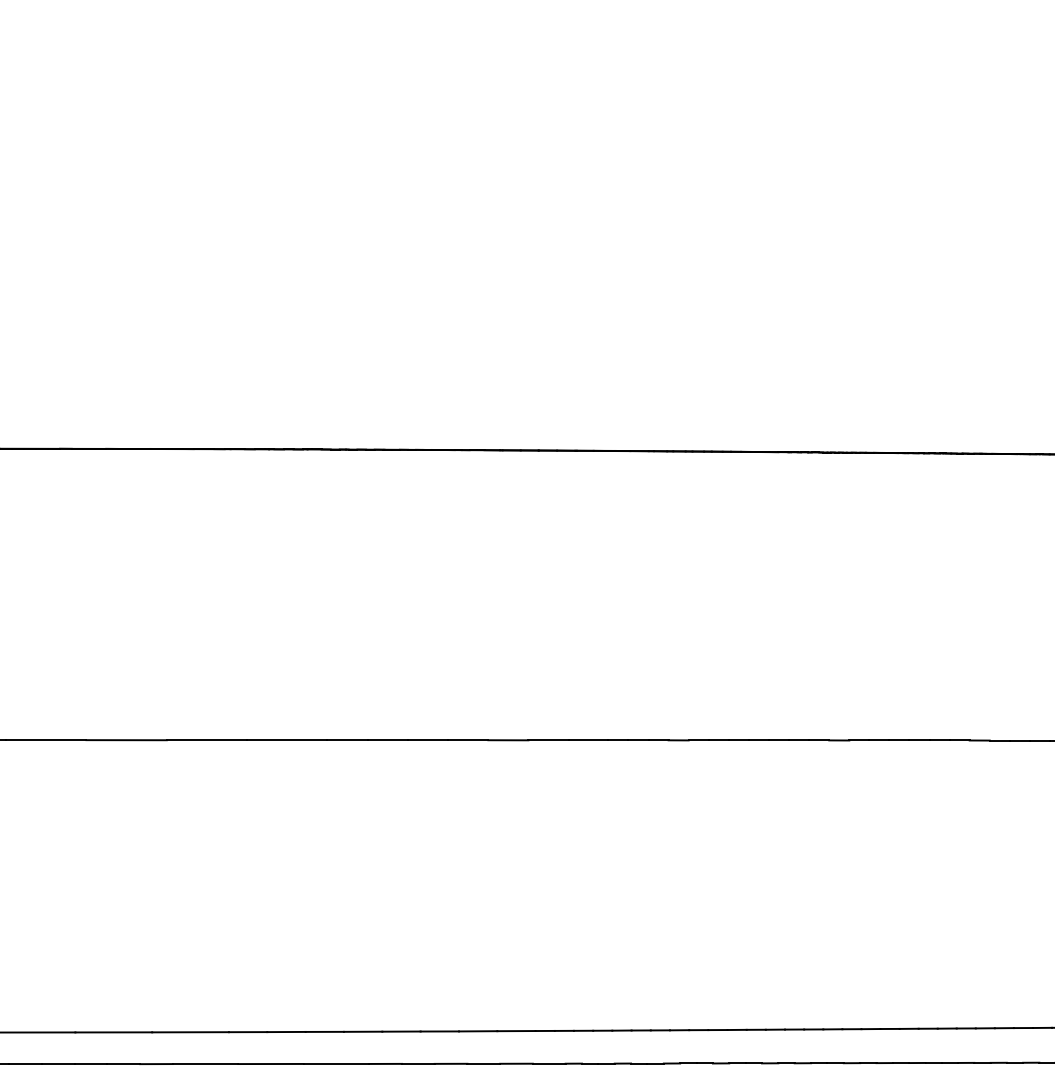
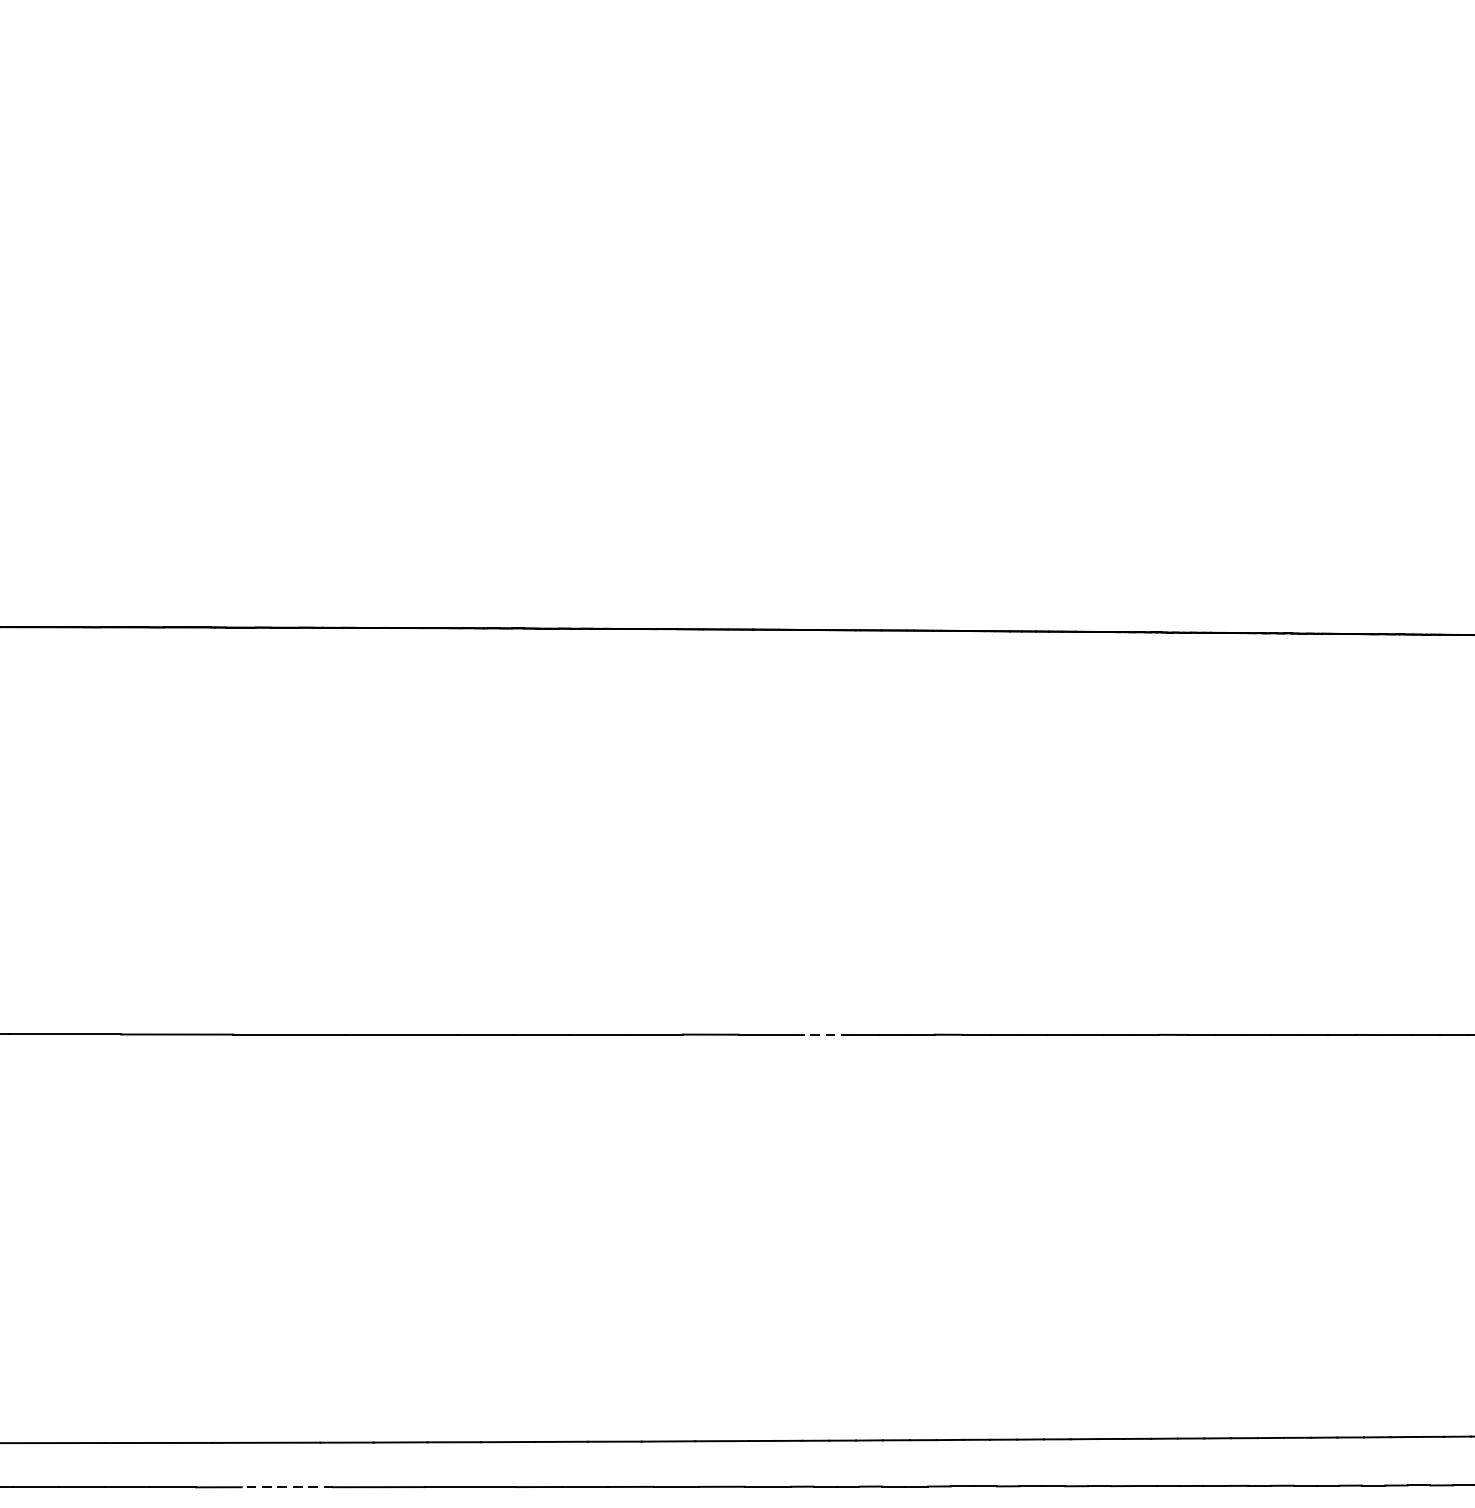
line: (588, 740) -> (822, 1034), solid -> dashed
line: (205, 1064) -> (287, 1487), solid -> dashed

